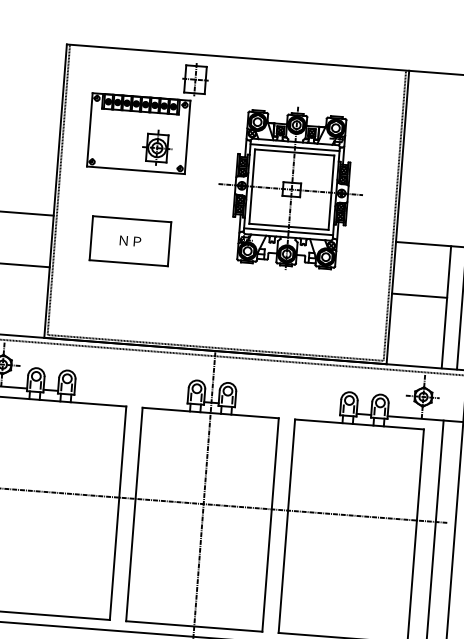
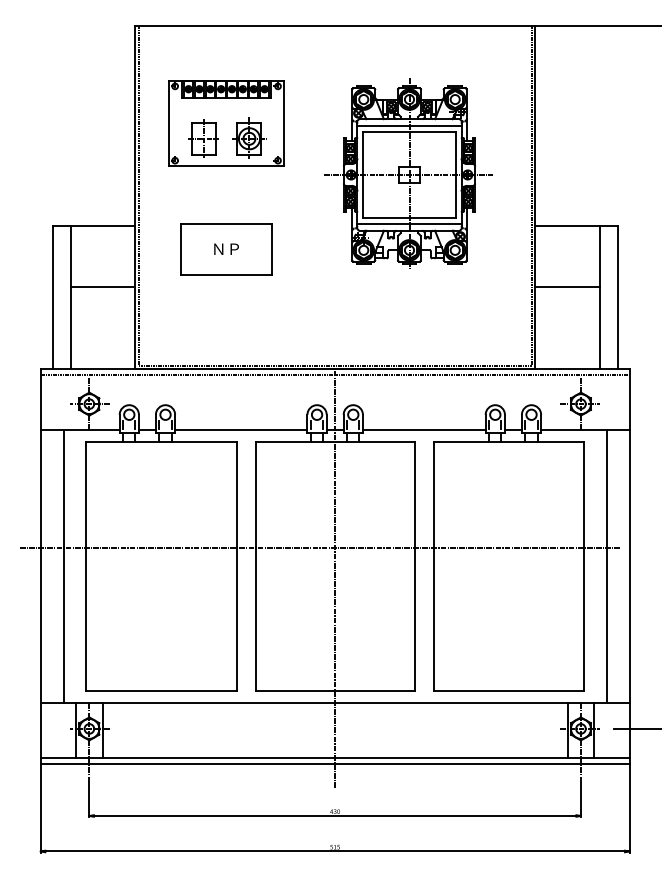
part: (195, 79) -> (203, 138), moved
line: (131, 396) -> (241, 429), added
line: (287, 408) -> (423, 429), added

